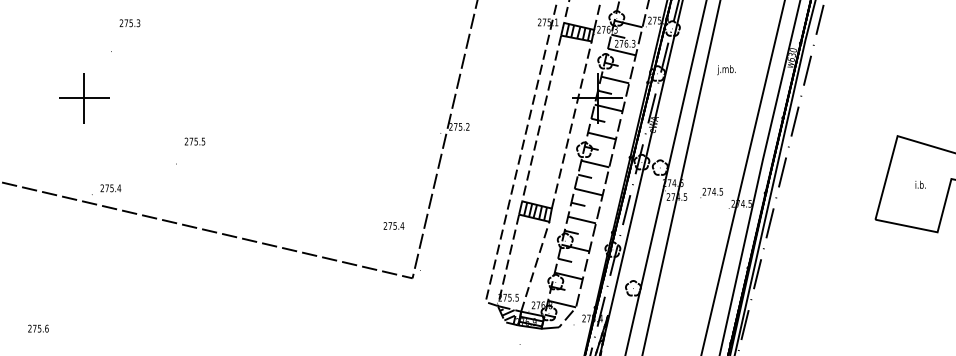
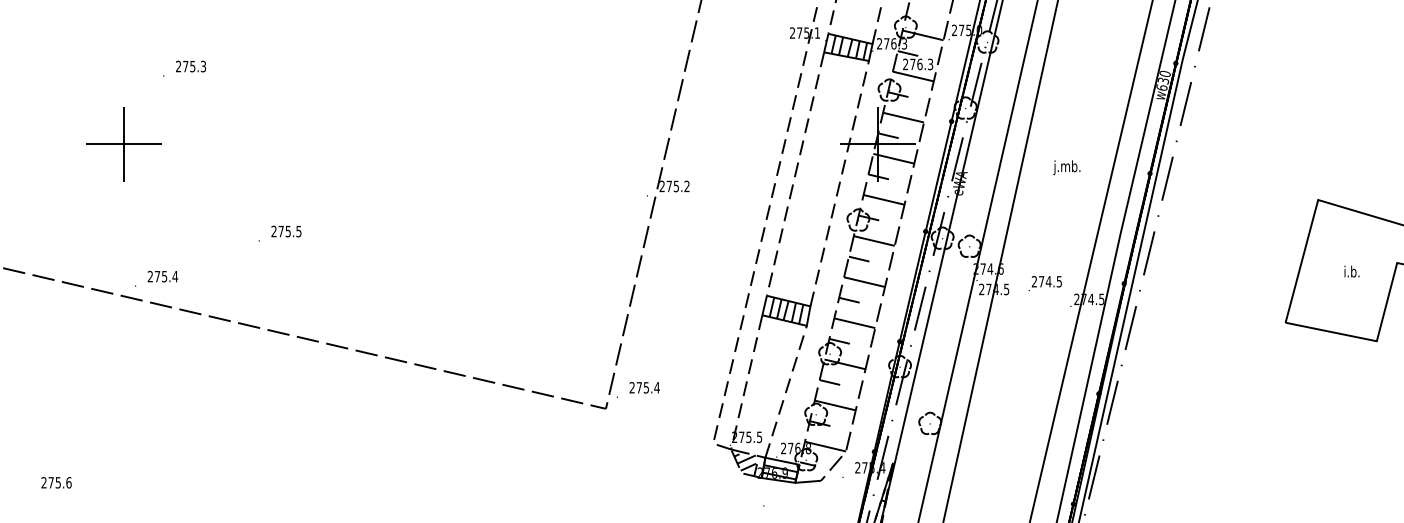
text: (129, 23) -> (190, 66), moved
text: (726, 70) -> (1066, 168), moved
text: (194, 141) -> (285, 231), moved
text: (393, 225) -> (643, 387), moved

